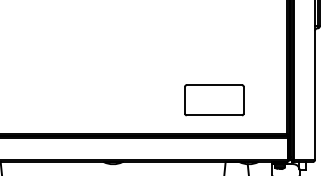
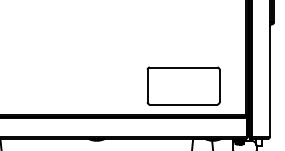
part: (214, 99) -> (183, 85), size x1.43

